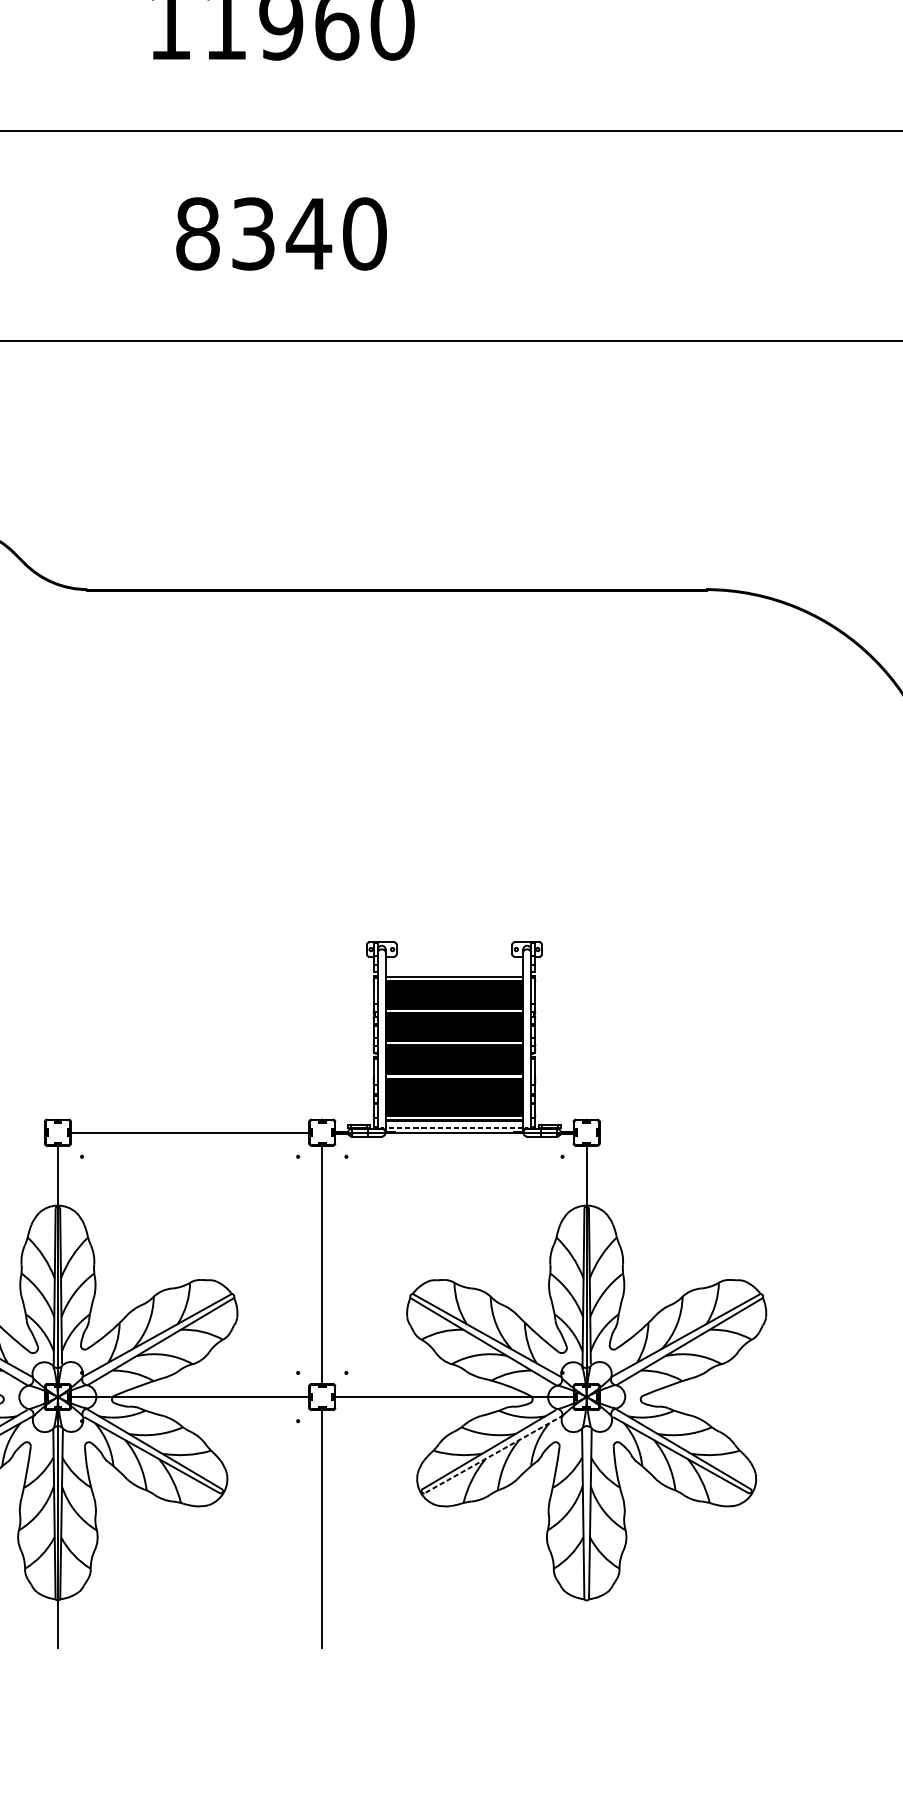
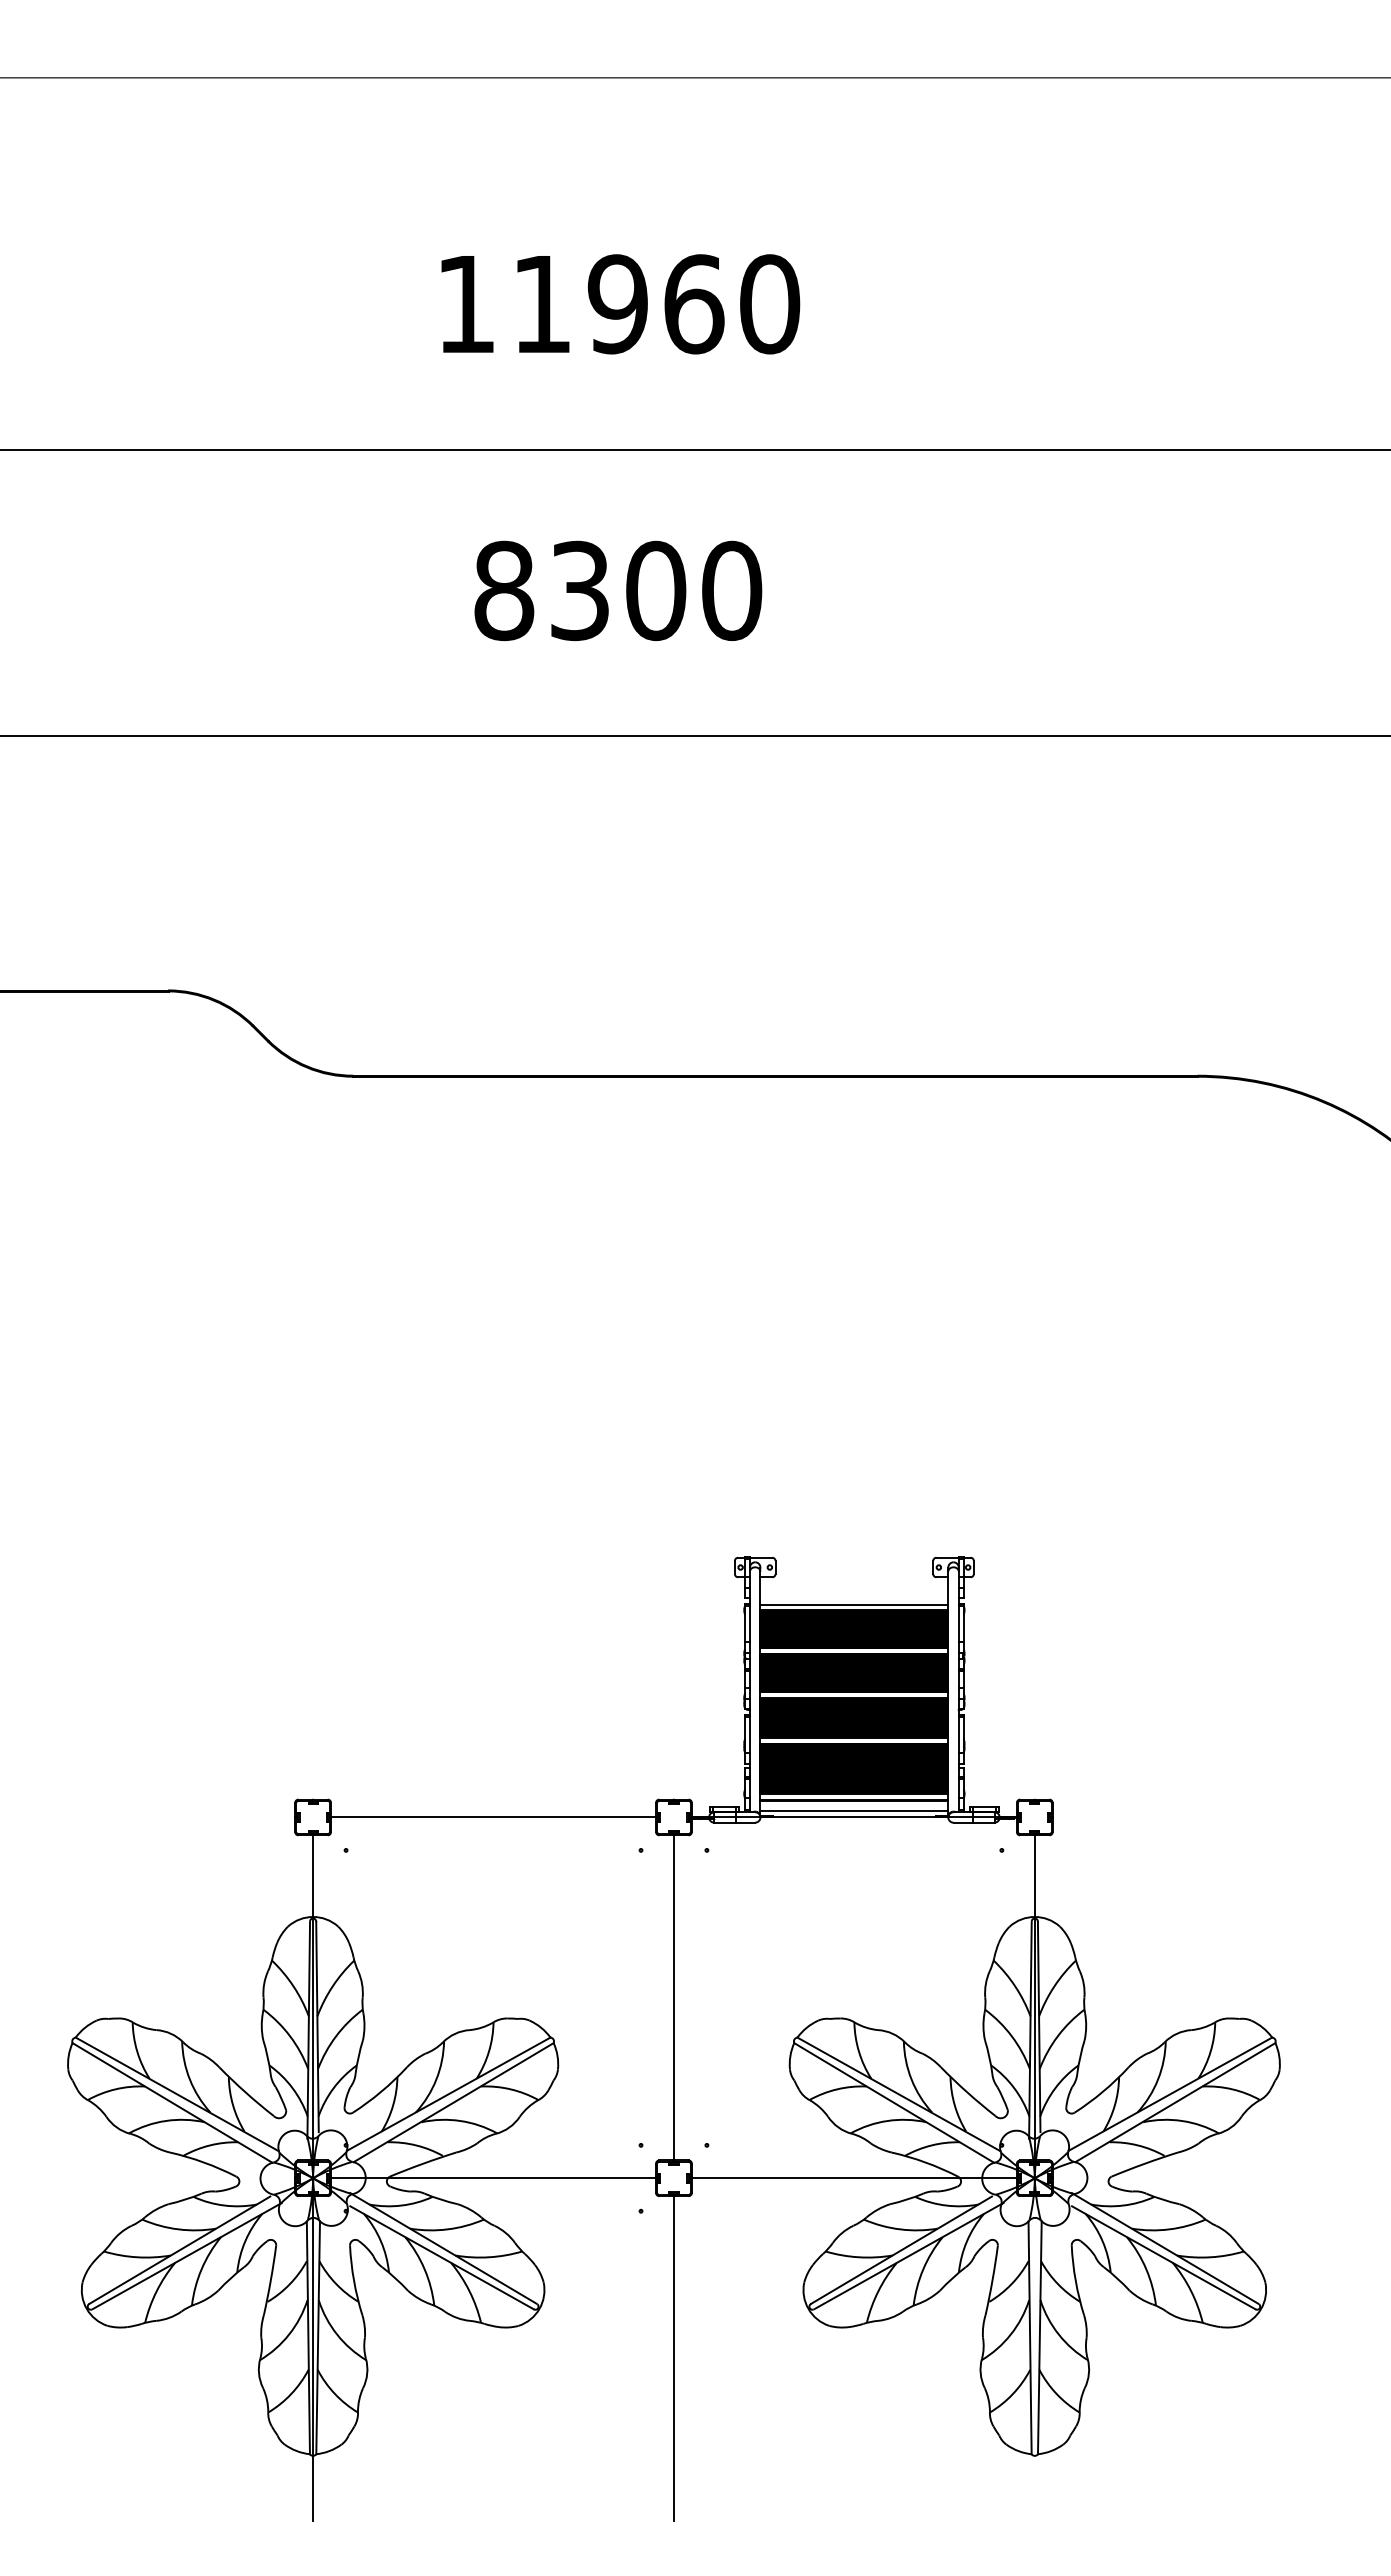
text: (308, 233) -> (655, 590), 8340 -> 8300
line: (454, 1128) -> (854, 1811), dashed -> solid
line: (494, 1454) -> (908, 2256), dashed -> solid

